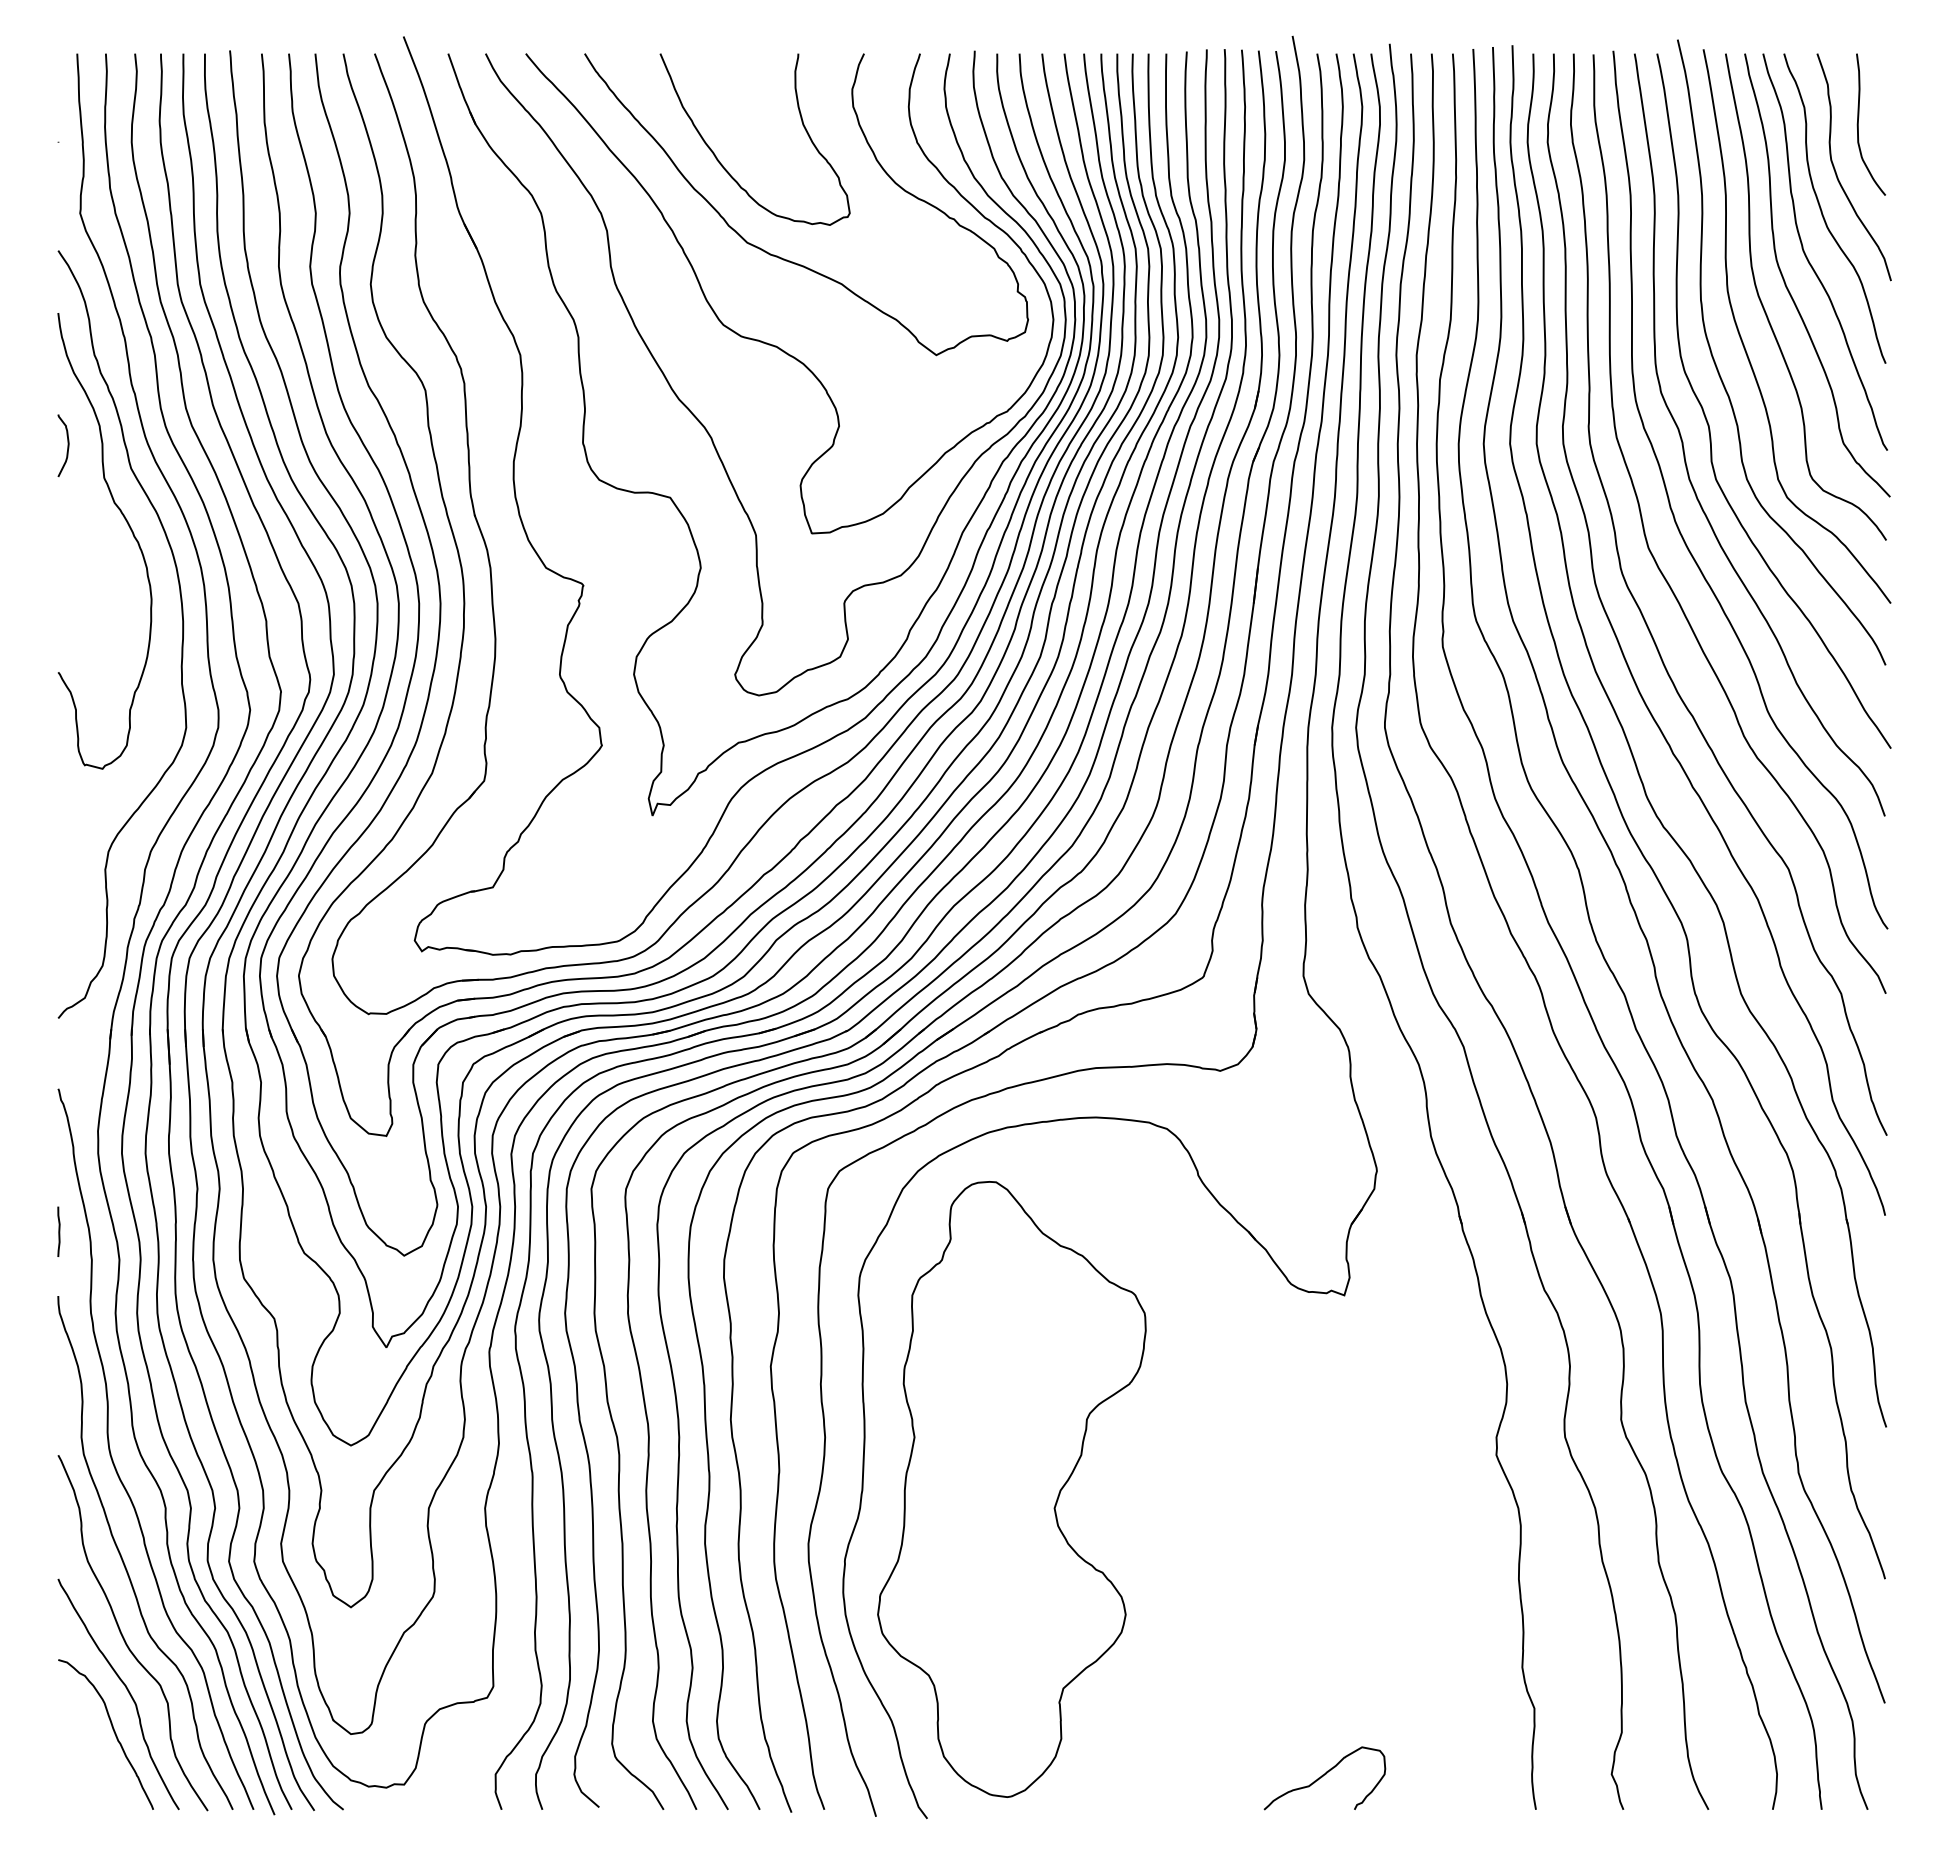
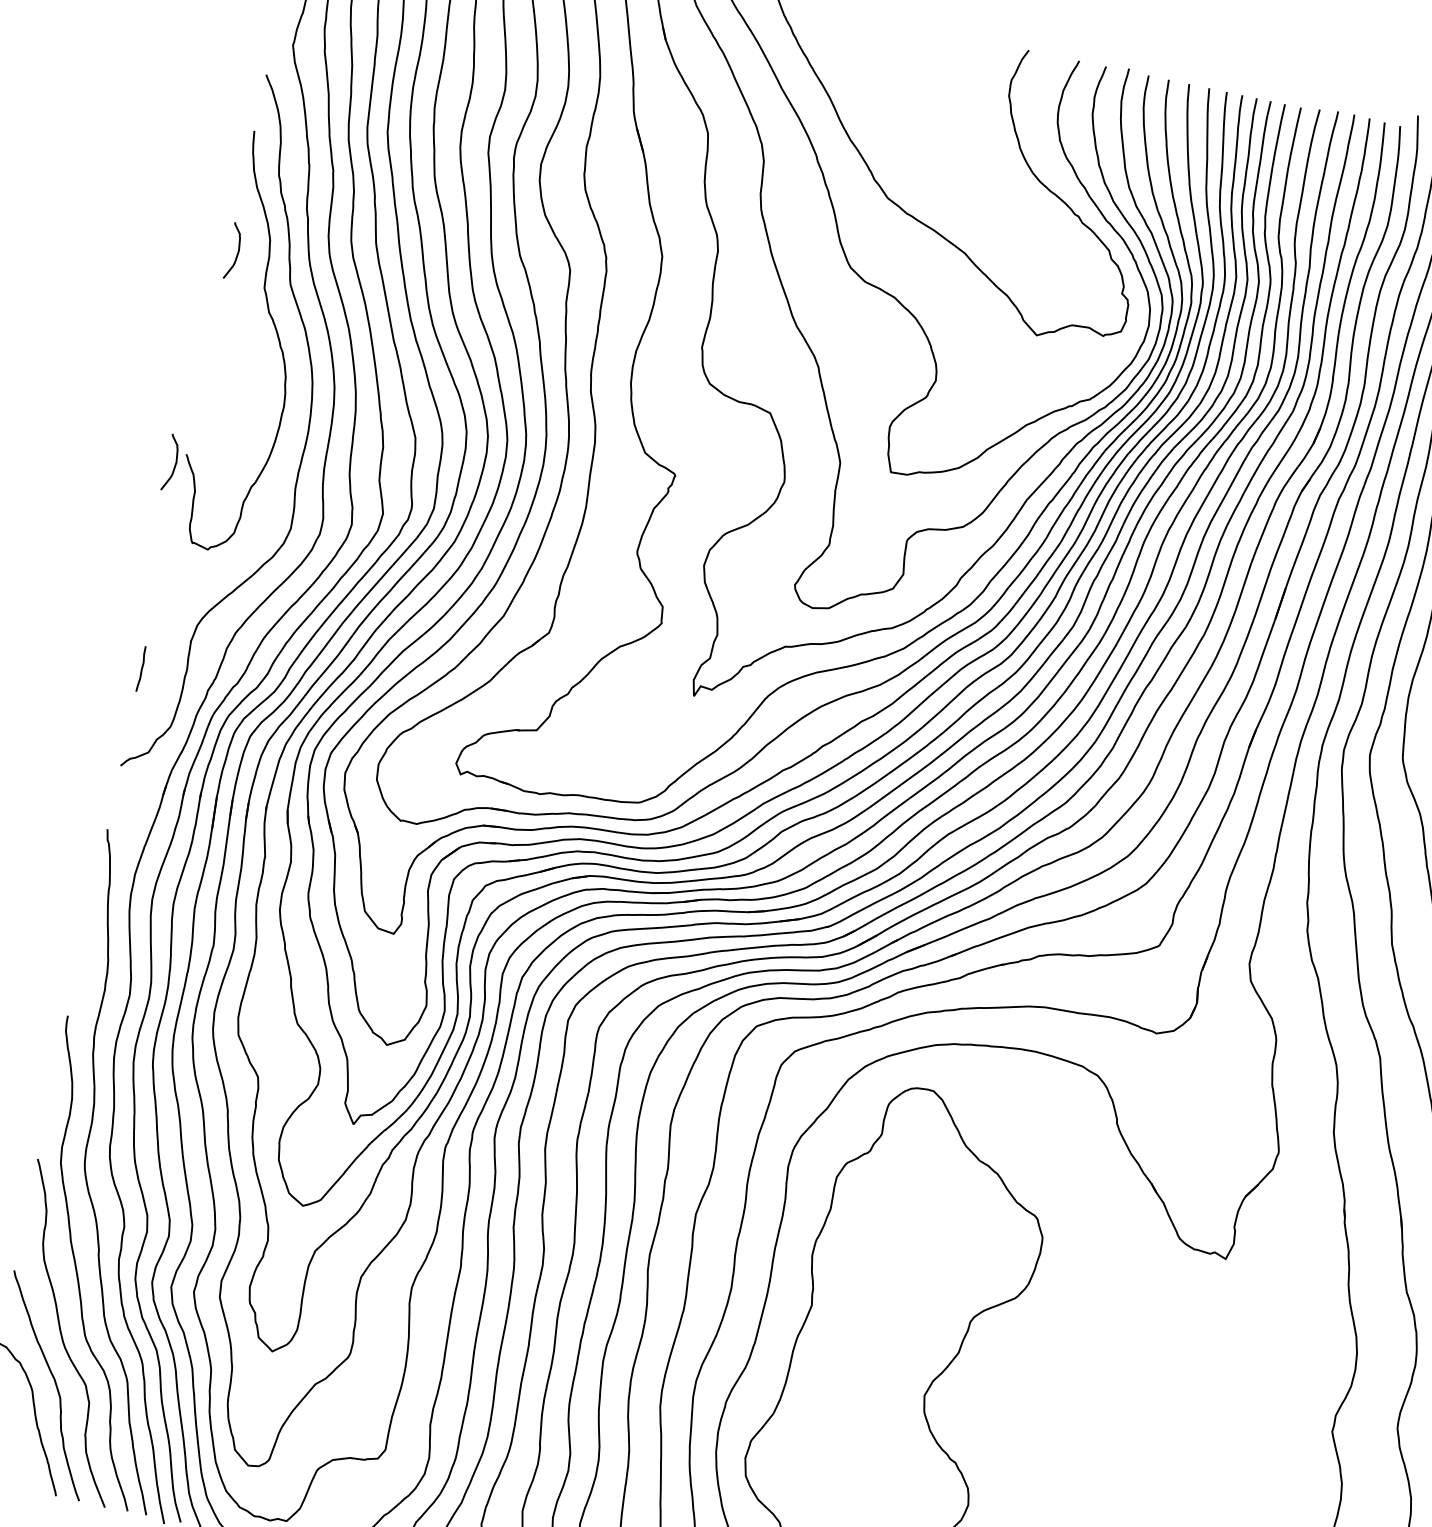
curve: (723, 165) -> (881, 124), removed
curve: (48, 684) -> (175, 463), added
line: (58, 1231) -> (141, 668), moved

